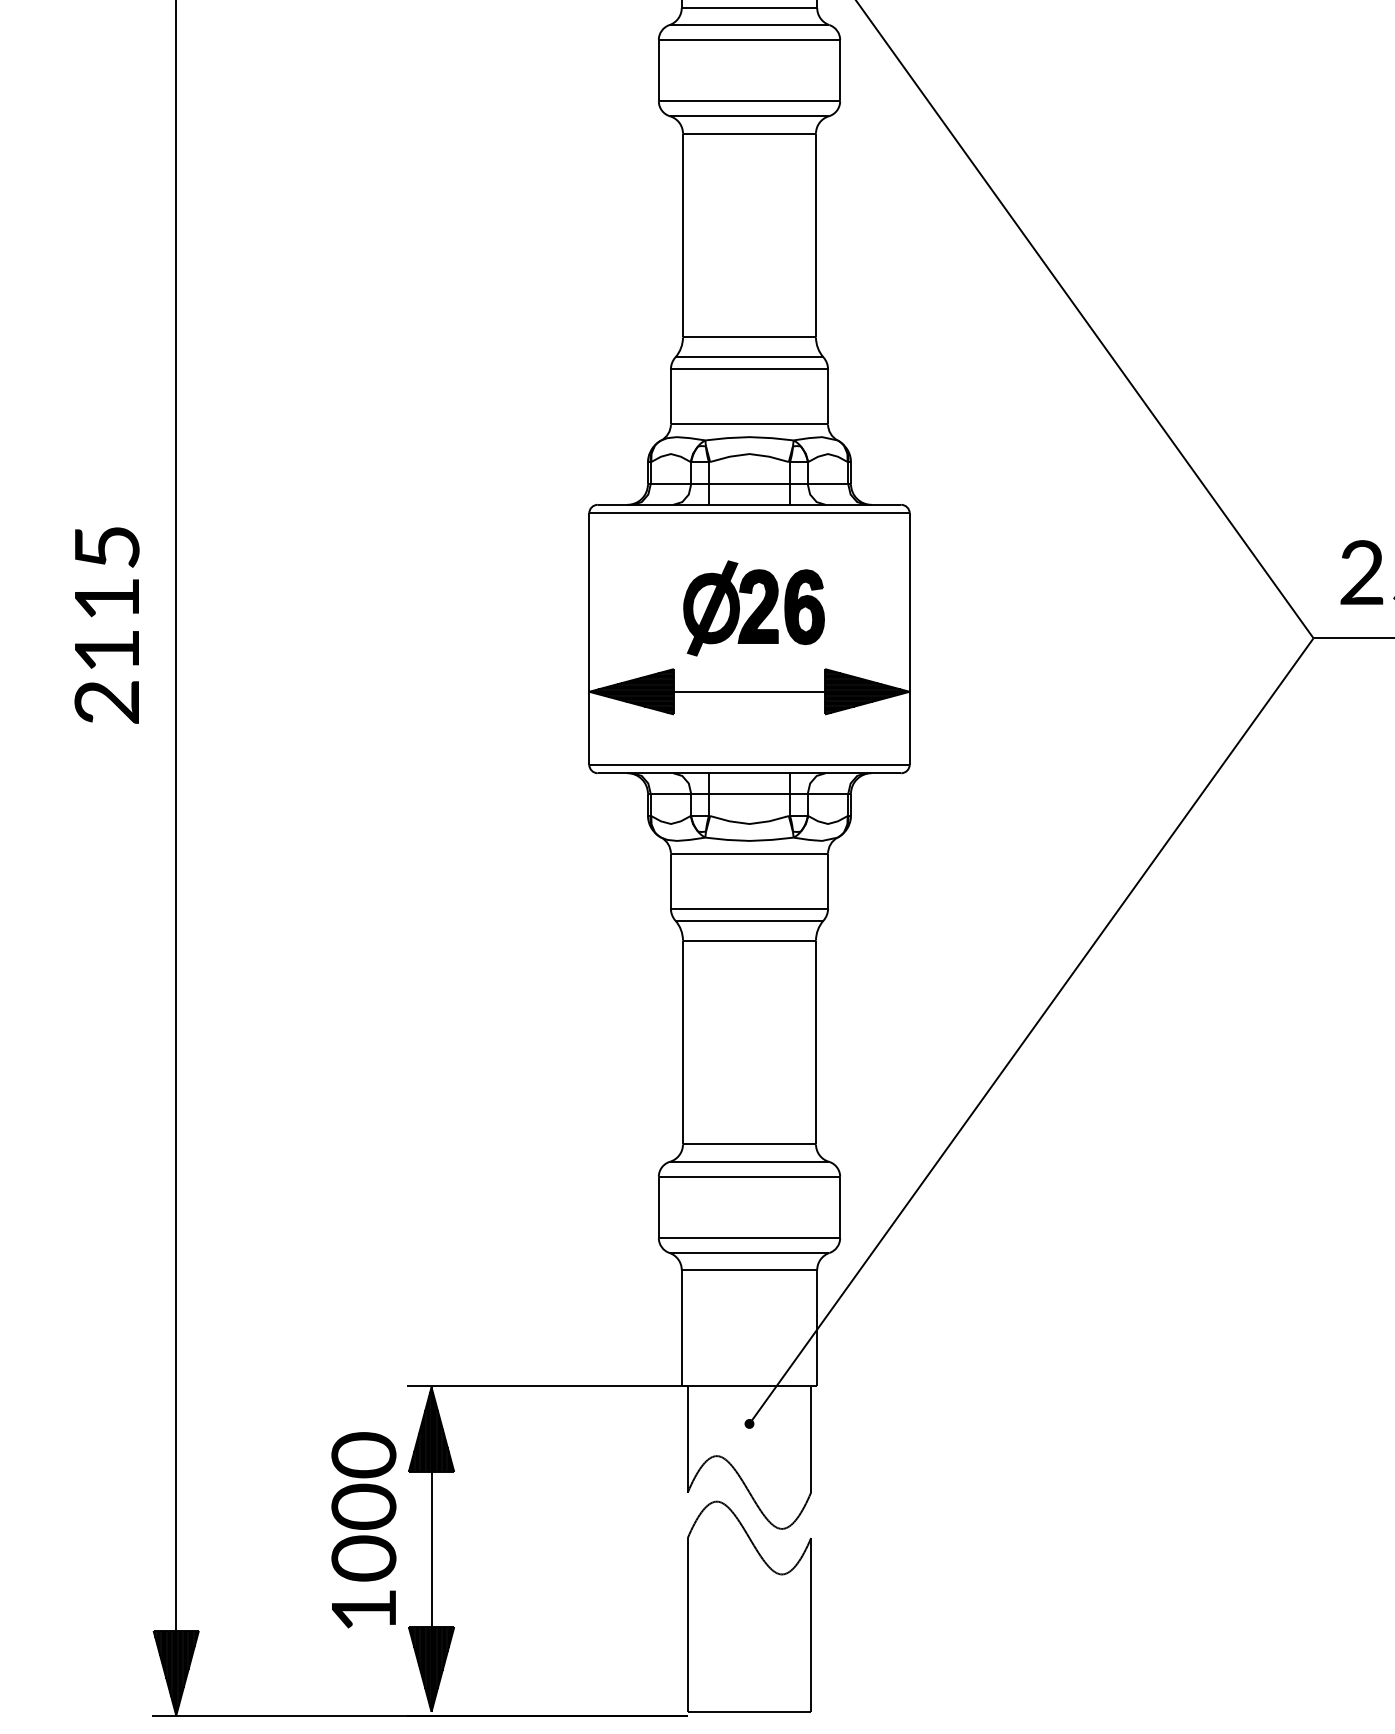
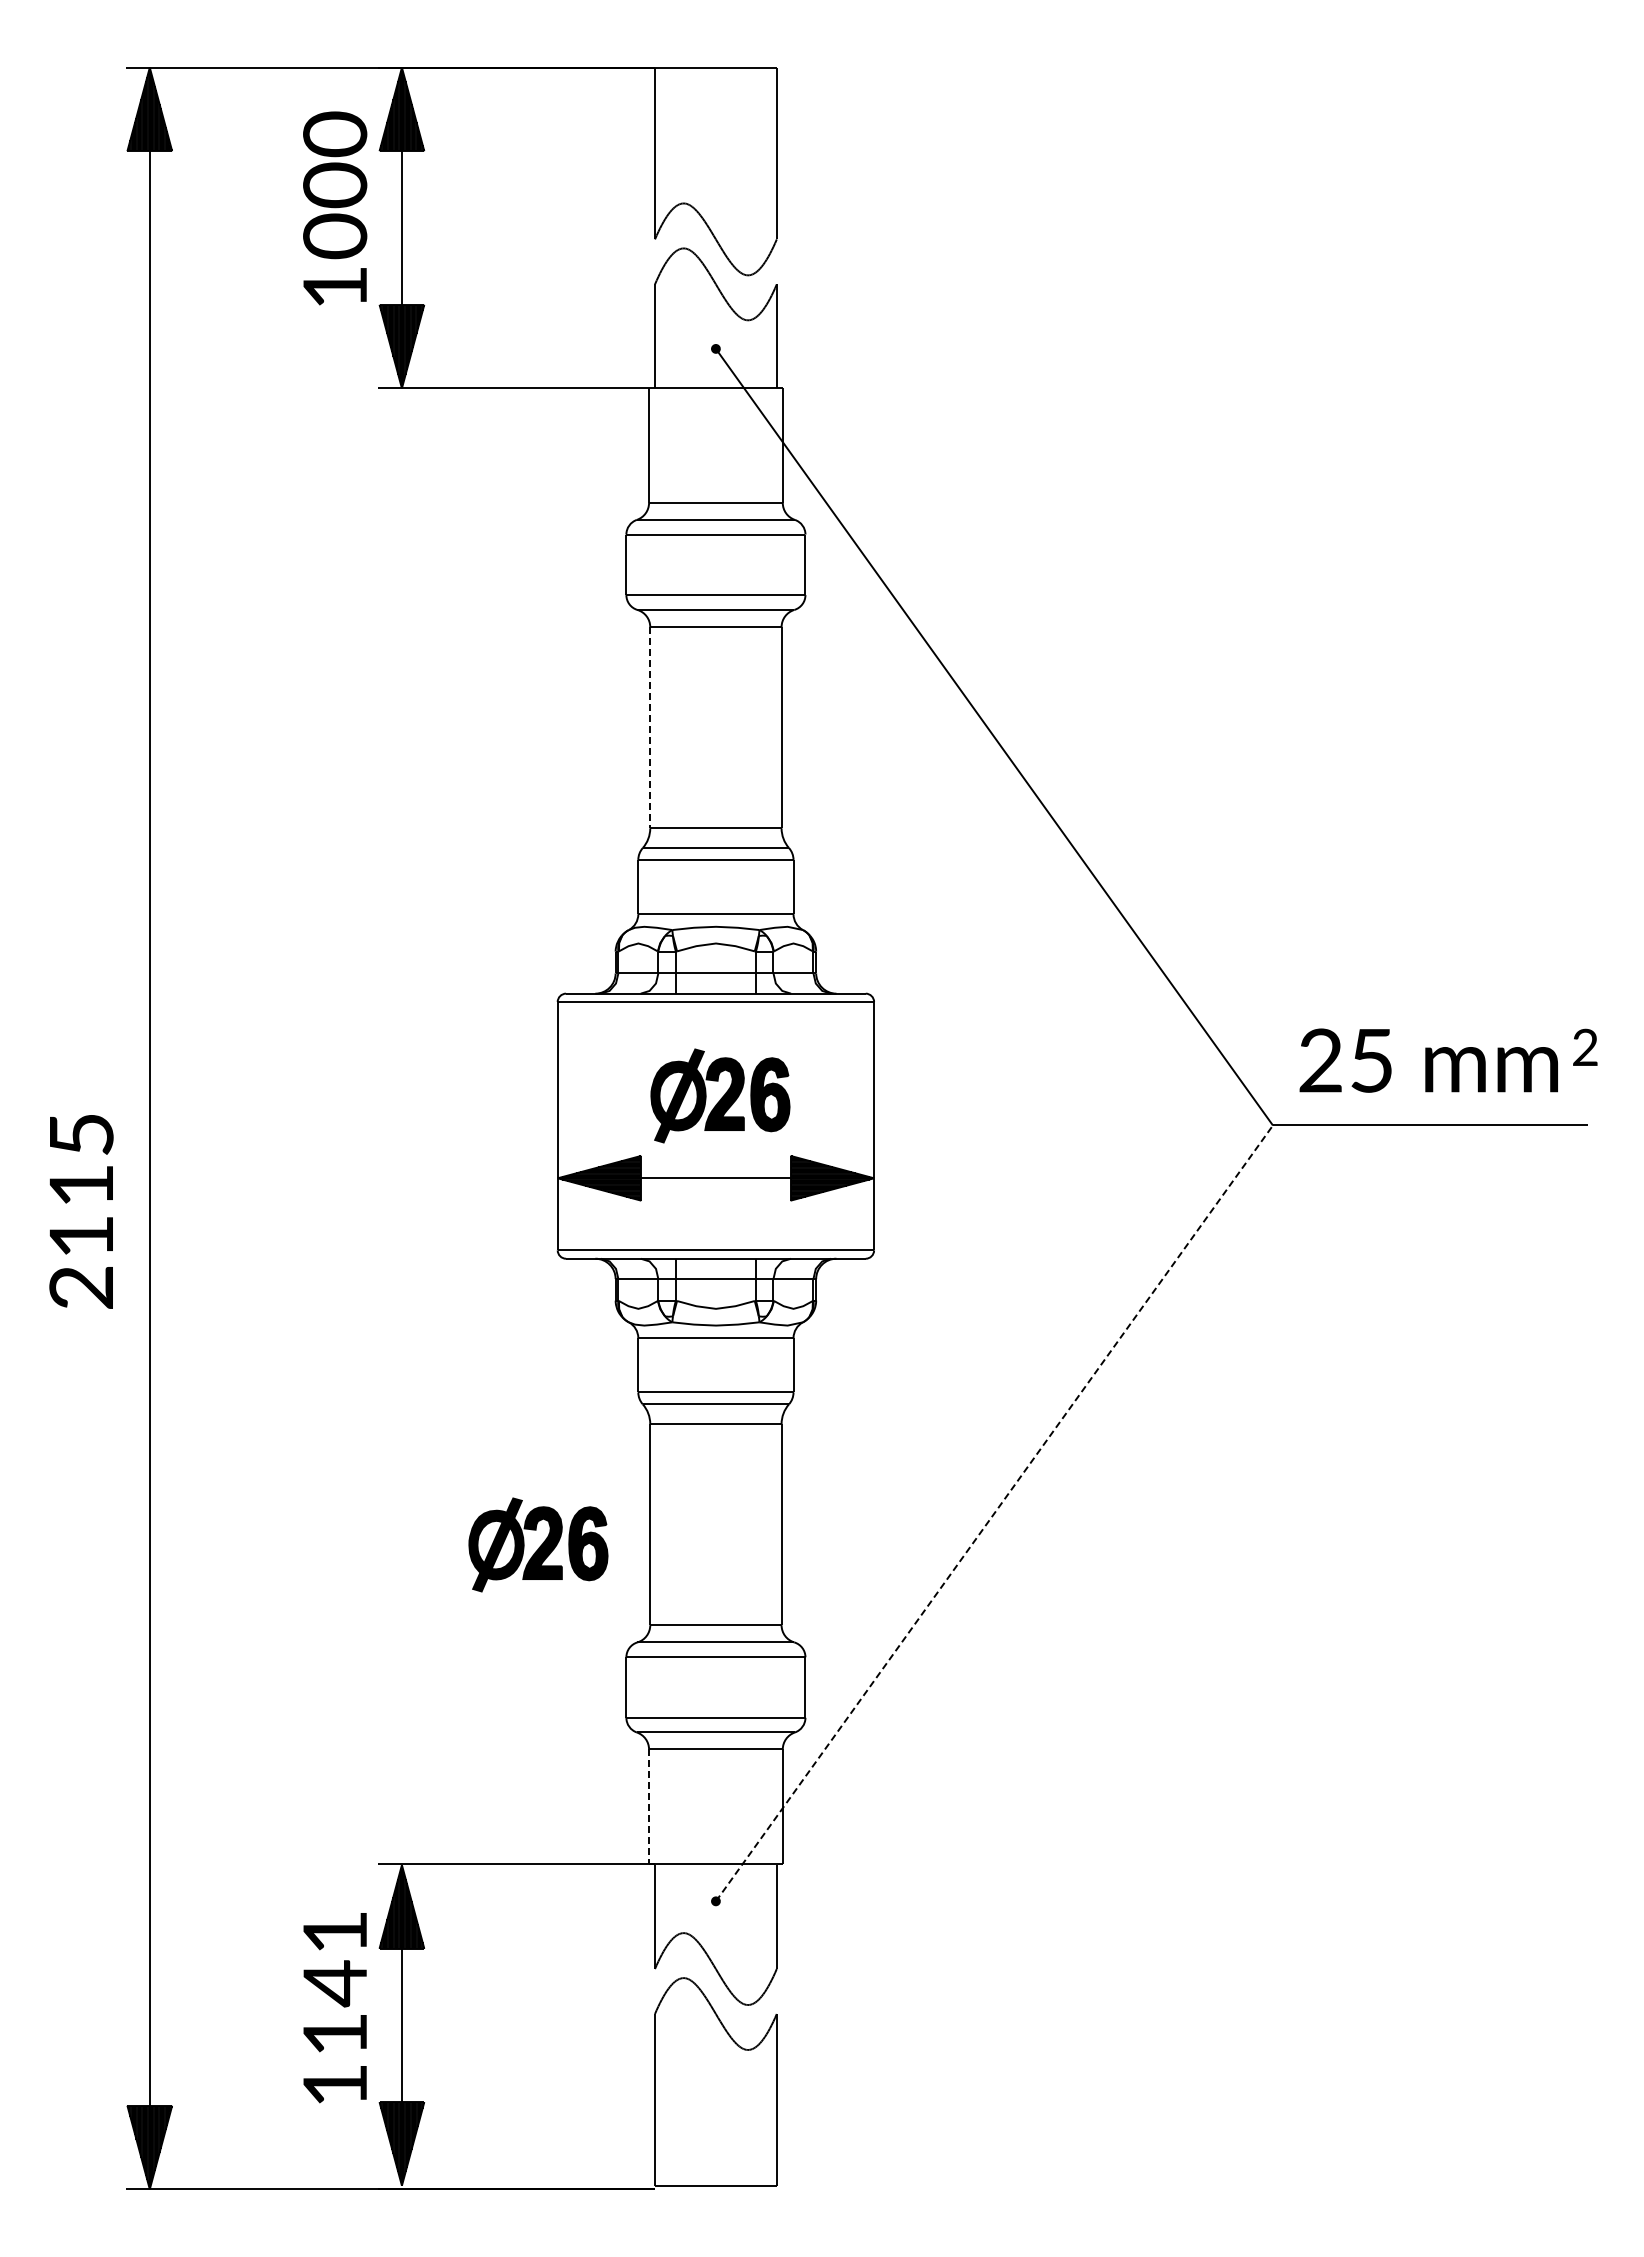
line: (683, 235) -> (650, 727), solid -> dashed
text: (107, 625) -> (81, 1211), moved
line: (1031, 1031) -> (994, 1513), solid -> dashed
part: (569, 1062) -> (538, 1544), added
line: (682, 1328) -> (649, 1807), solid -> dashed
text: (364, 1506) -> (335, 1982), 1000 -> 1141

